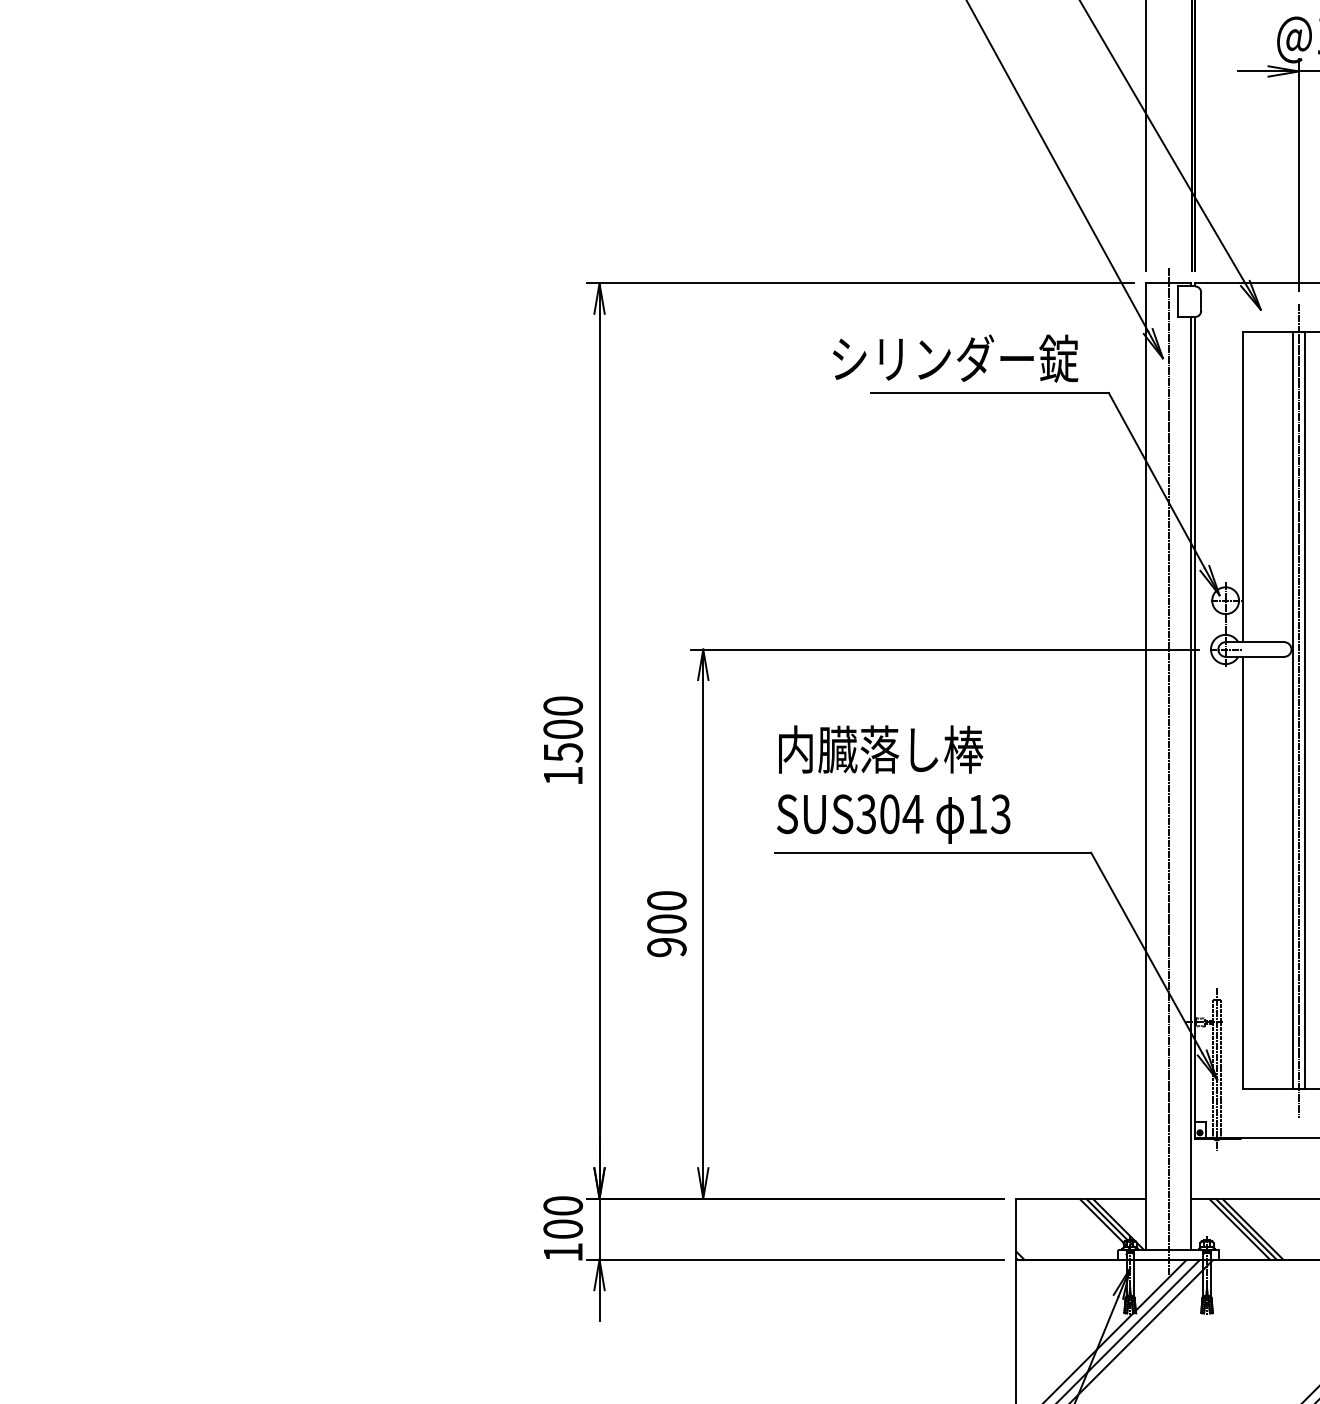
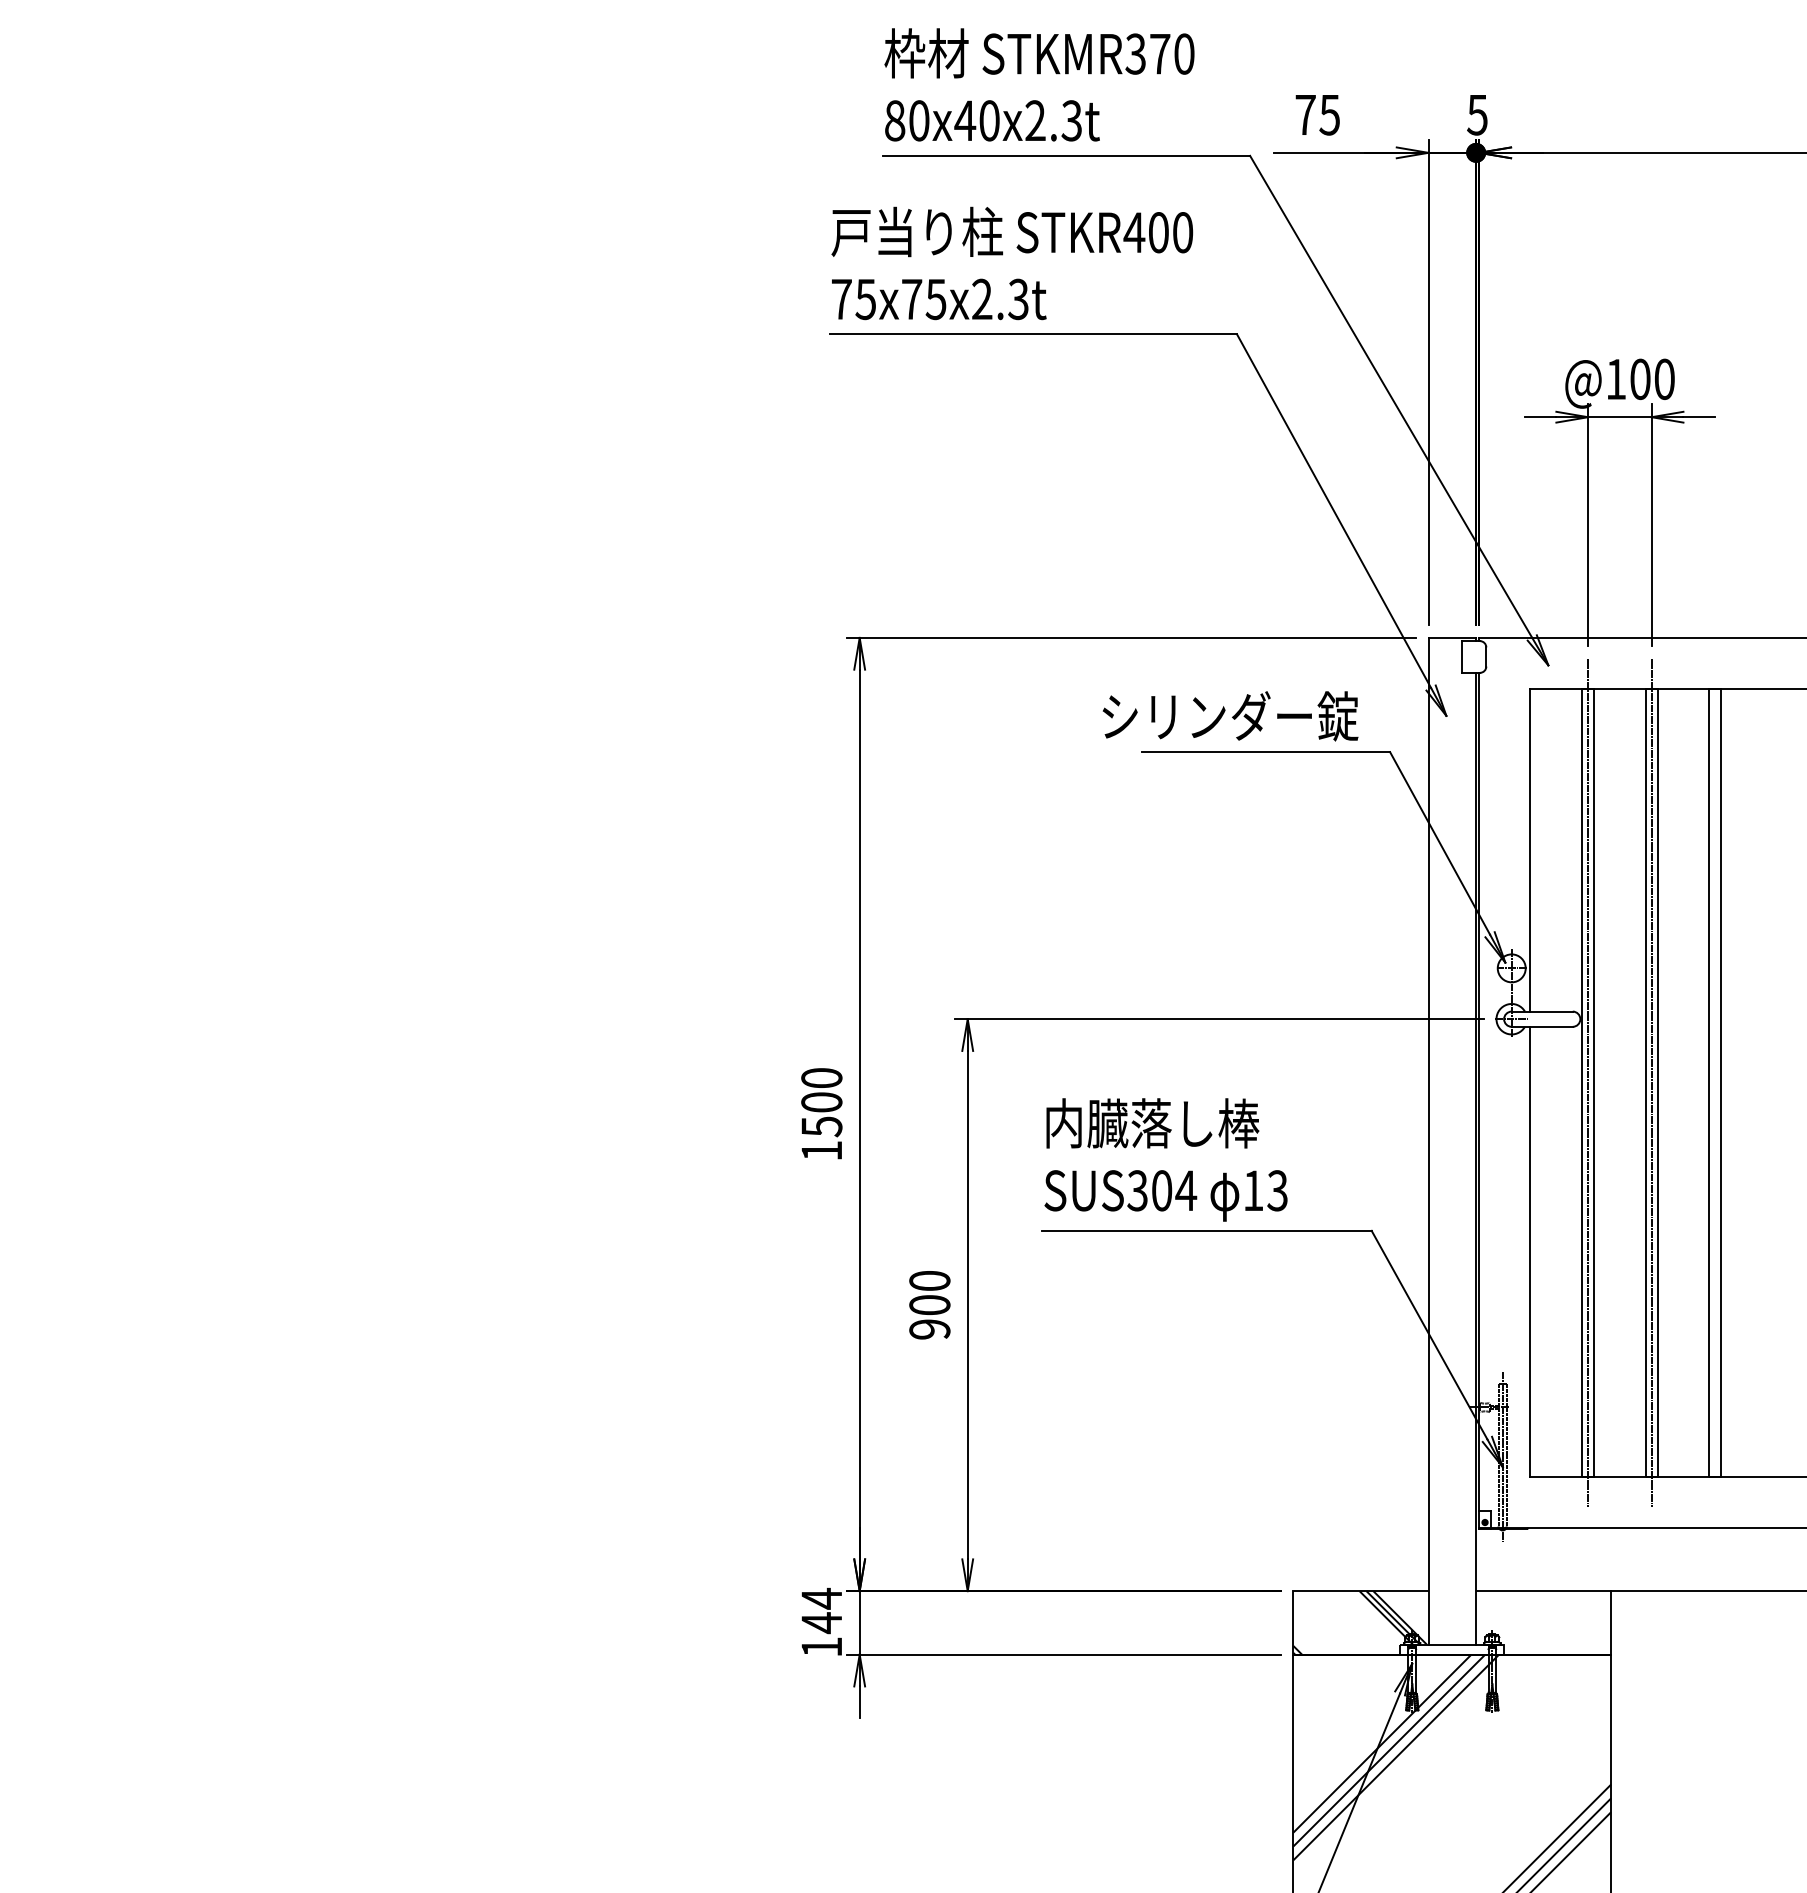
line: (1168, 770) -> (1452, 1145), removed
text: (562, 1217) -> (821, 1610), 100 -> 144
hatch: (1245, 1228) -> (1532, 1622), removed

